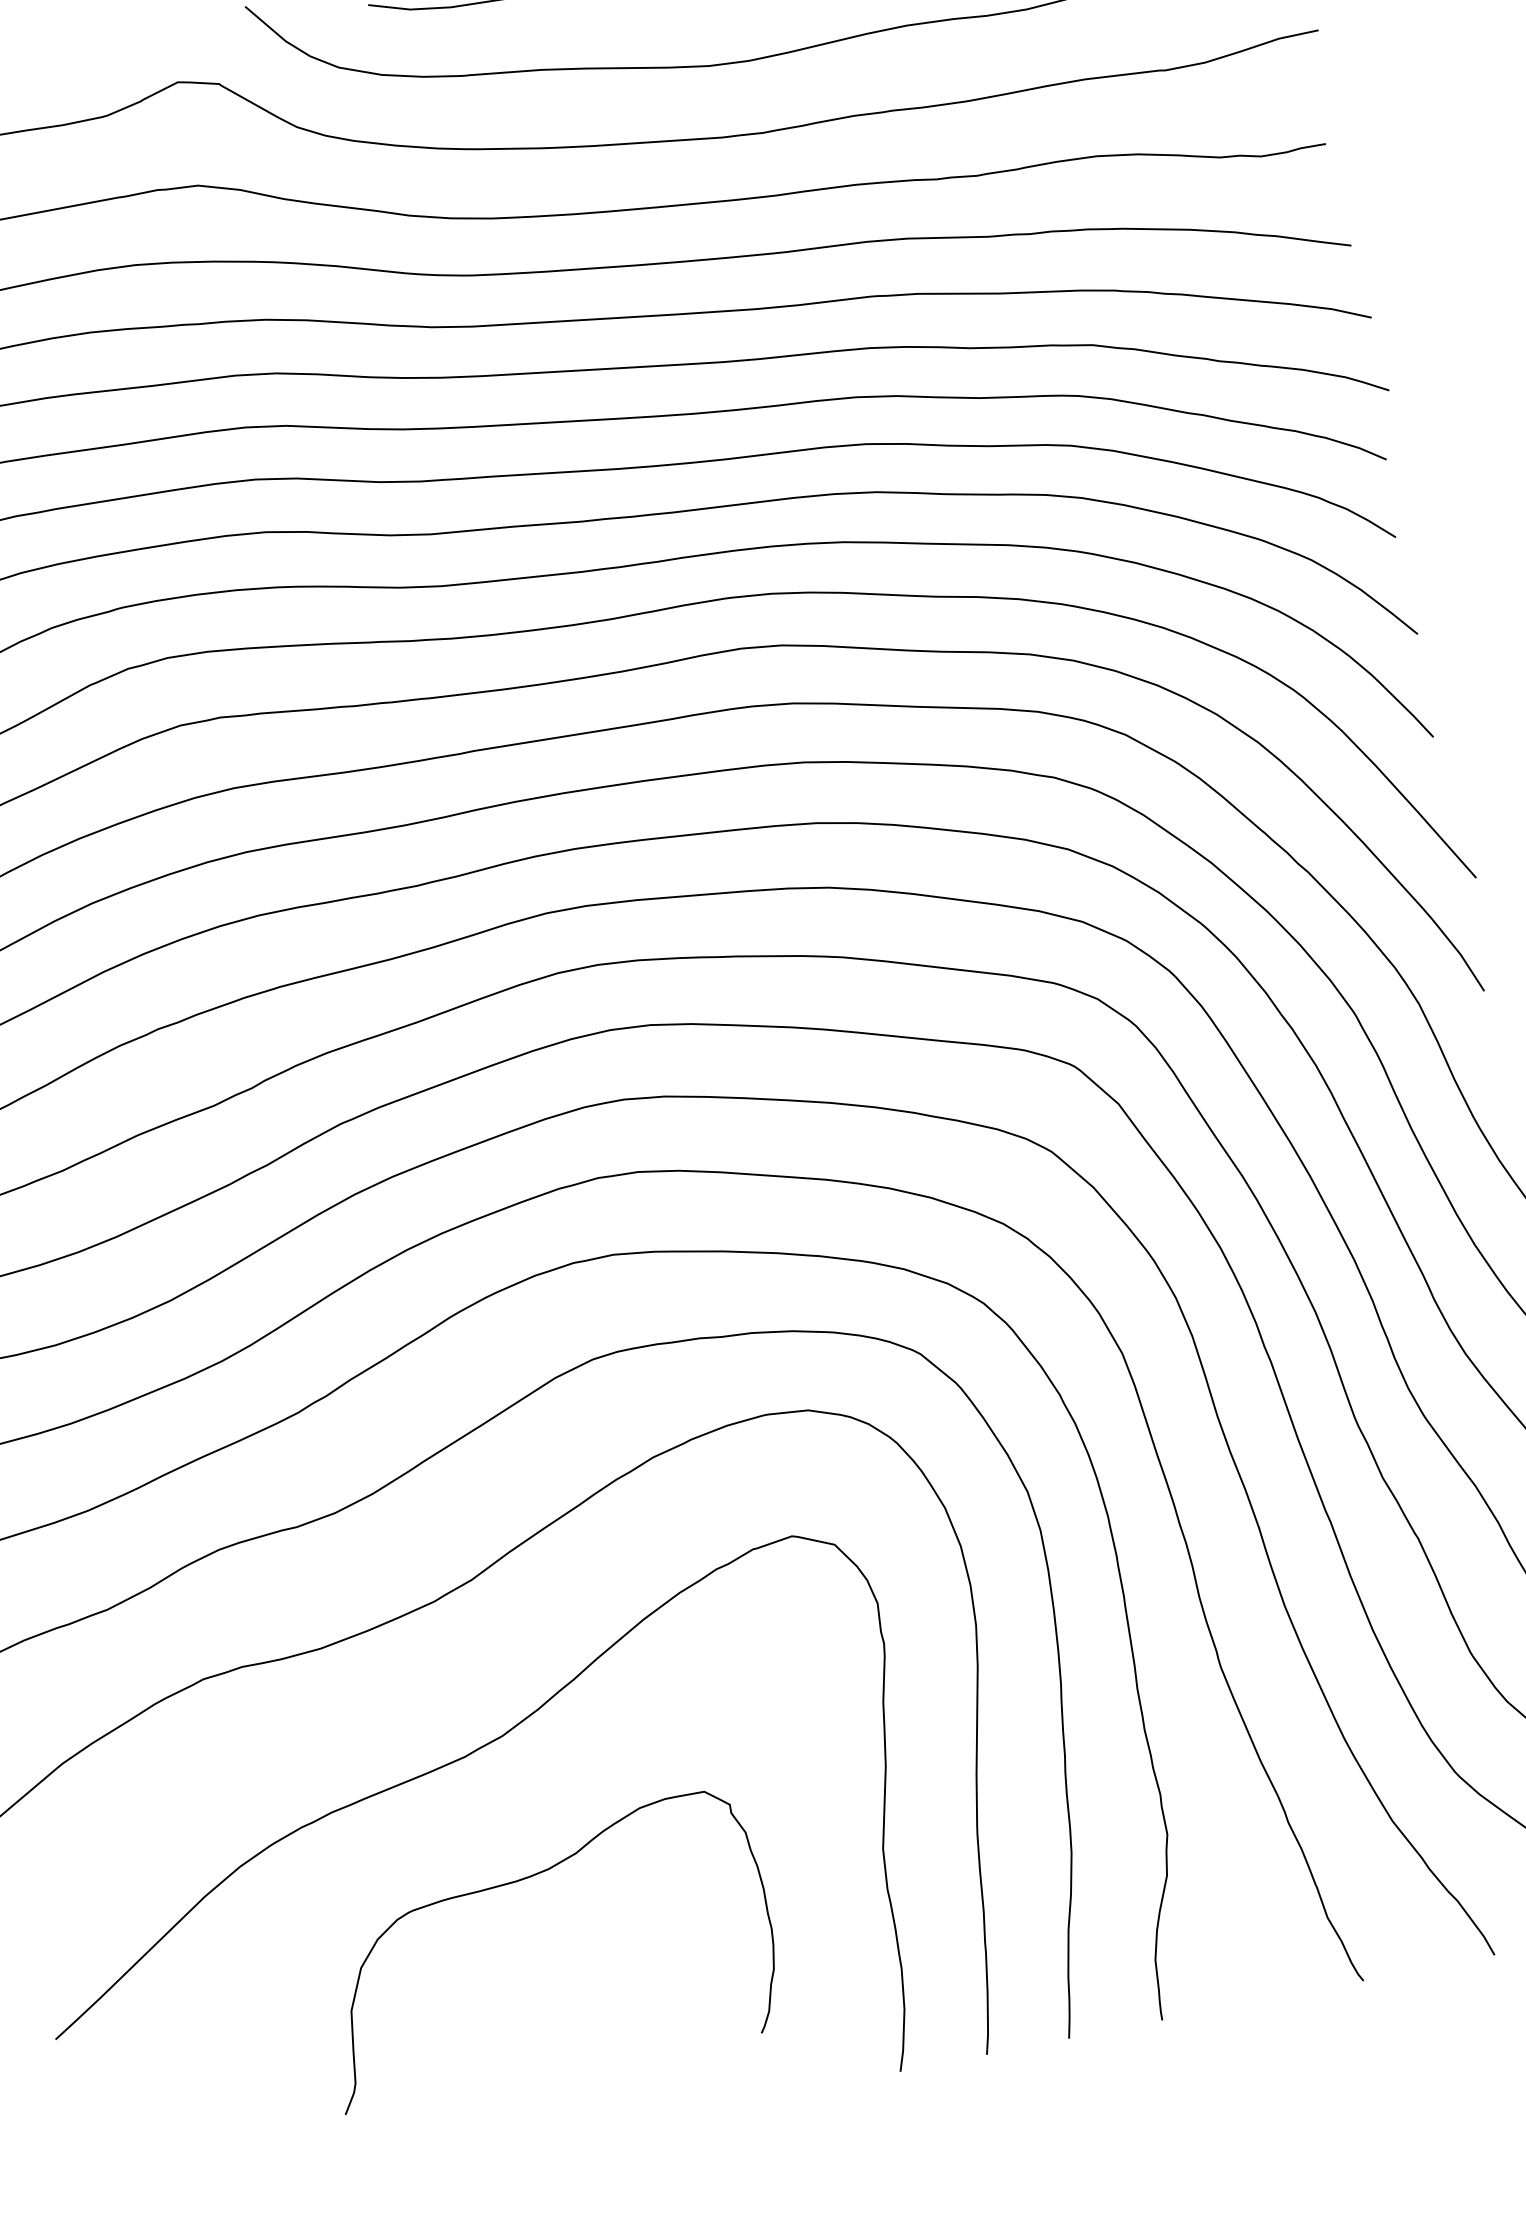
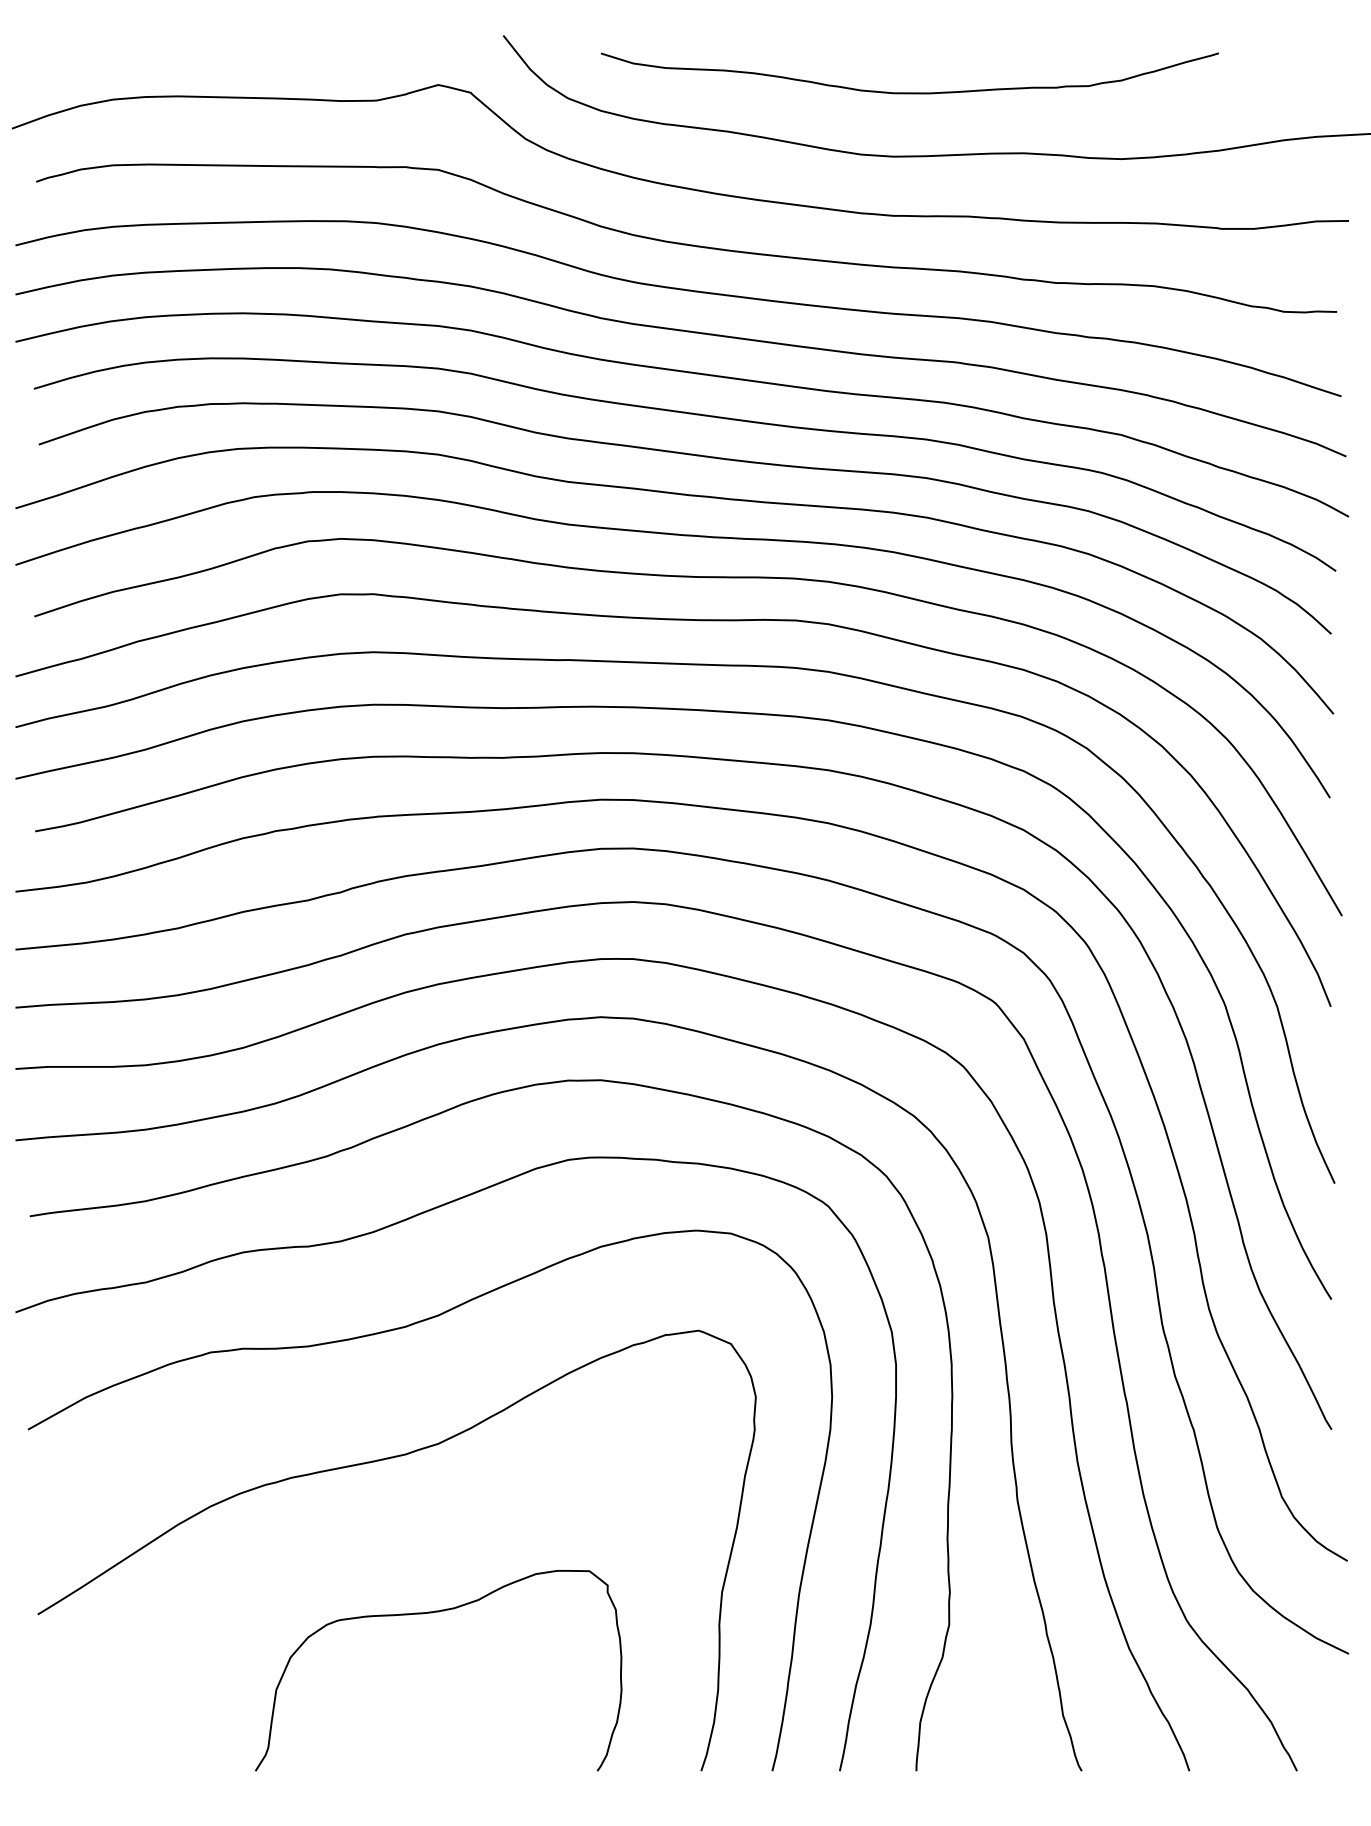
curve: (523, 1880) -> (432, 1613), moved

